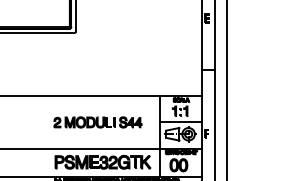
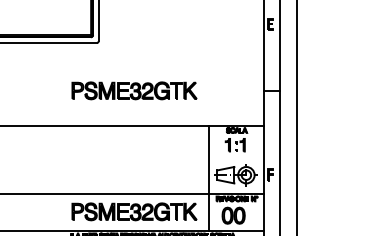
part: (103, 69) -> (134, 90), added
line: (181, 121) -> (236, 158), removed
part: (97, 122) -> (127, 159), removed

